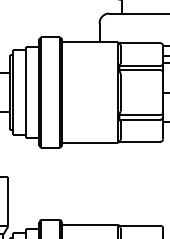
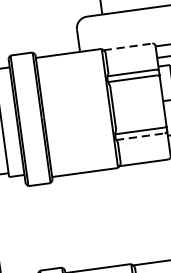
line: (139, 43) -> (127, 47), solid -> dashed
line: (139, 119) -> (139, 136), solid -> dashed

